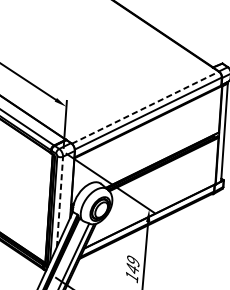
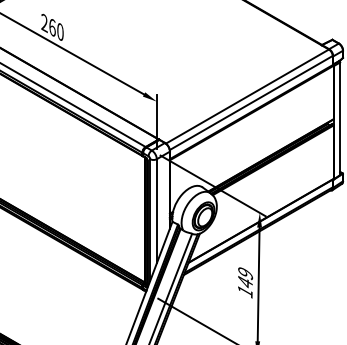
line: (145, 107) -> (247, 96), dashed -> solid
line: (59, 201) -> (156, 210), dashed -> solid

